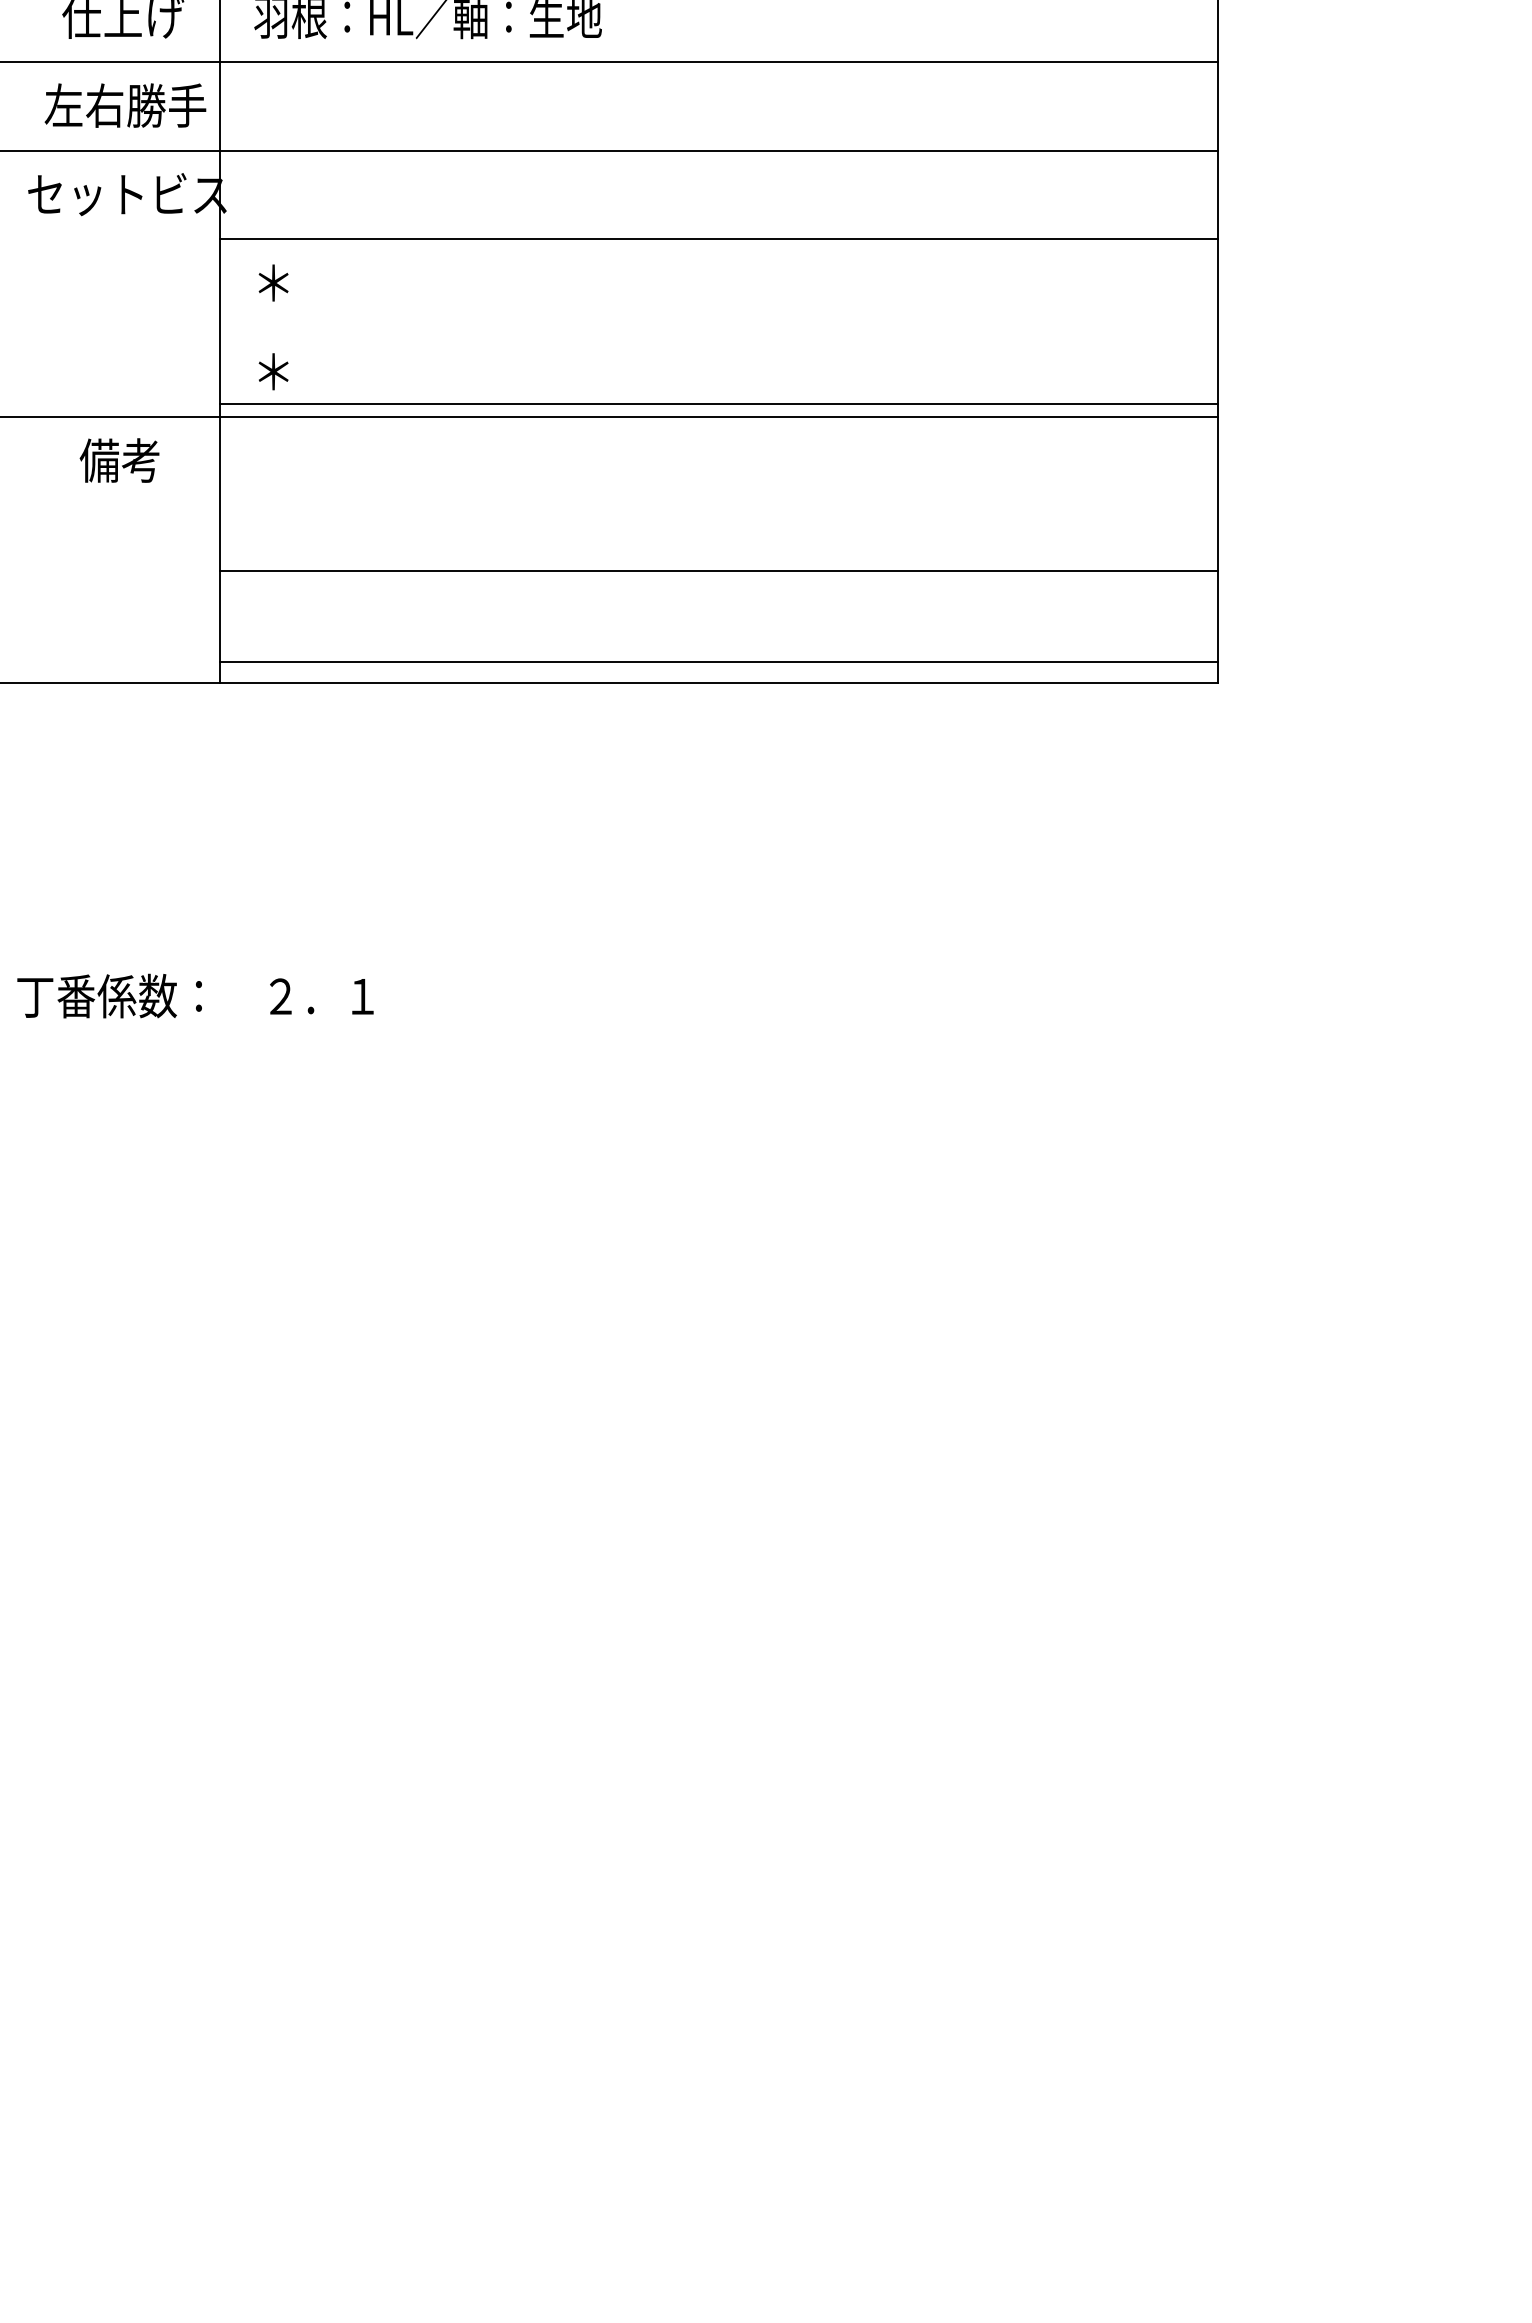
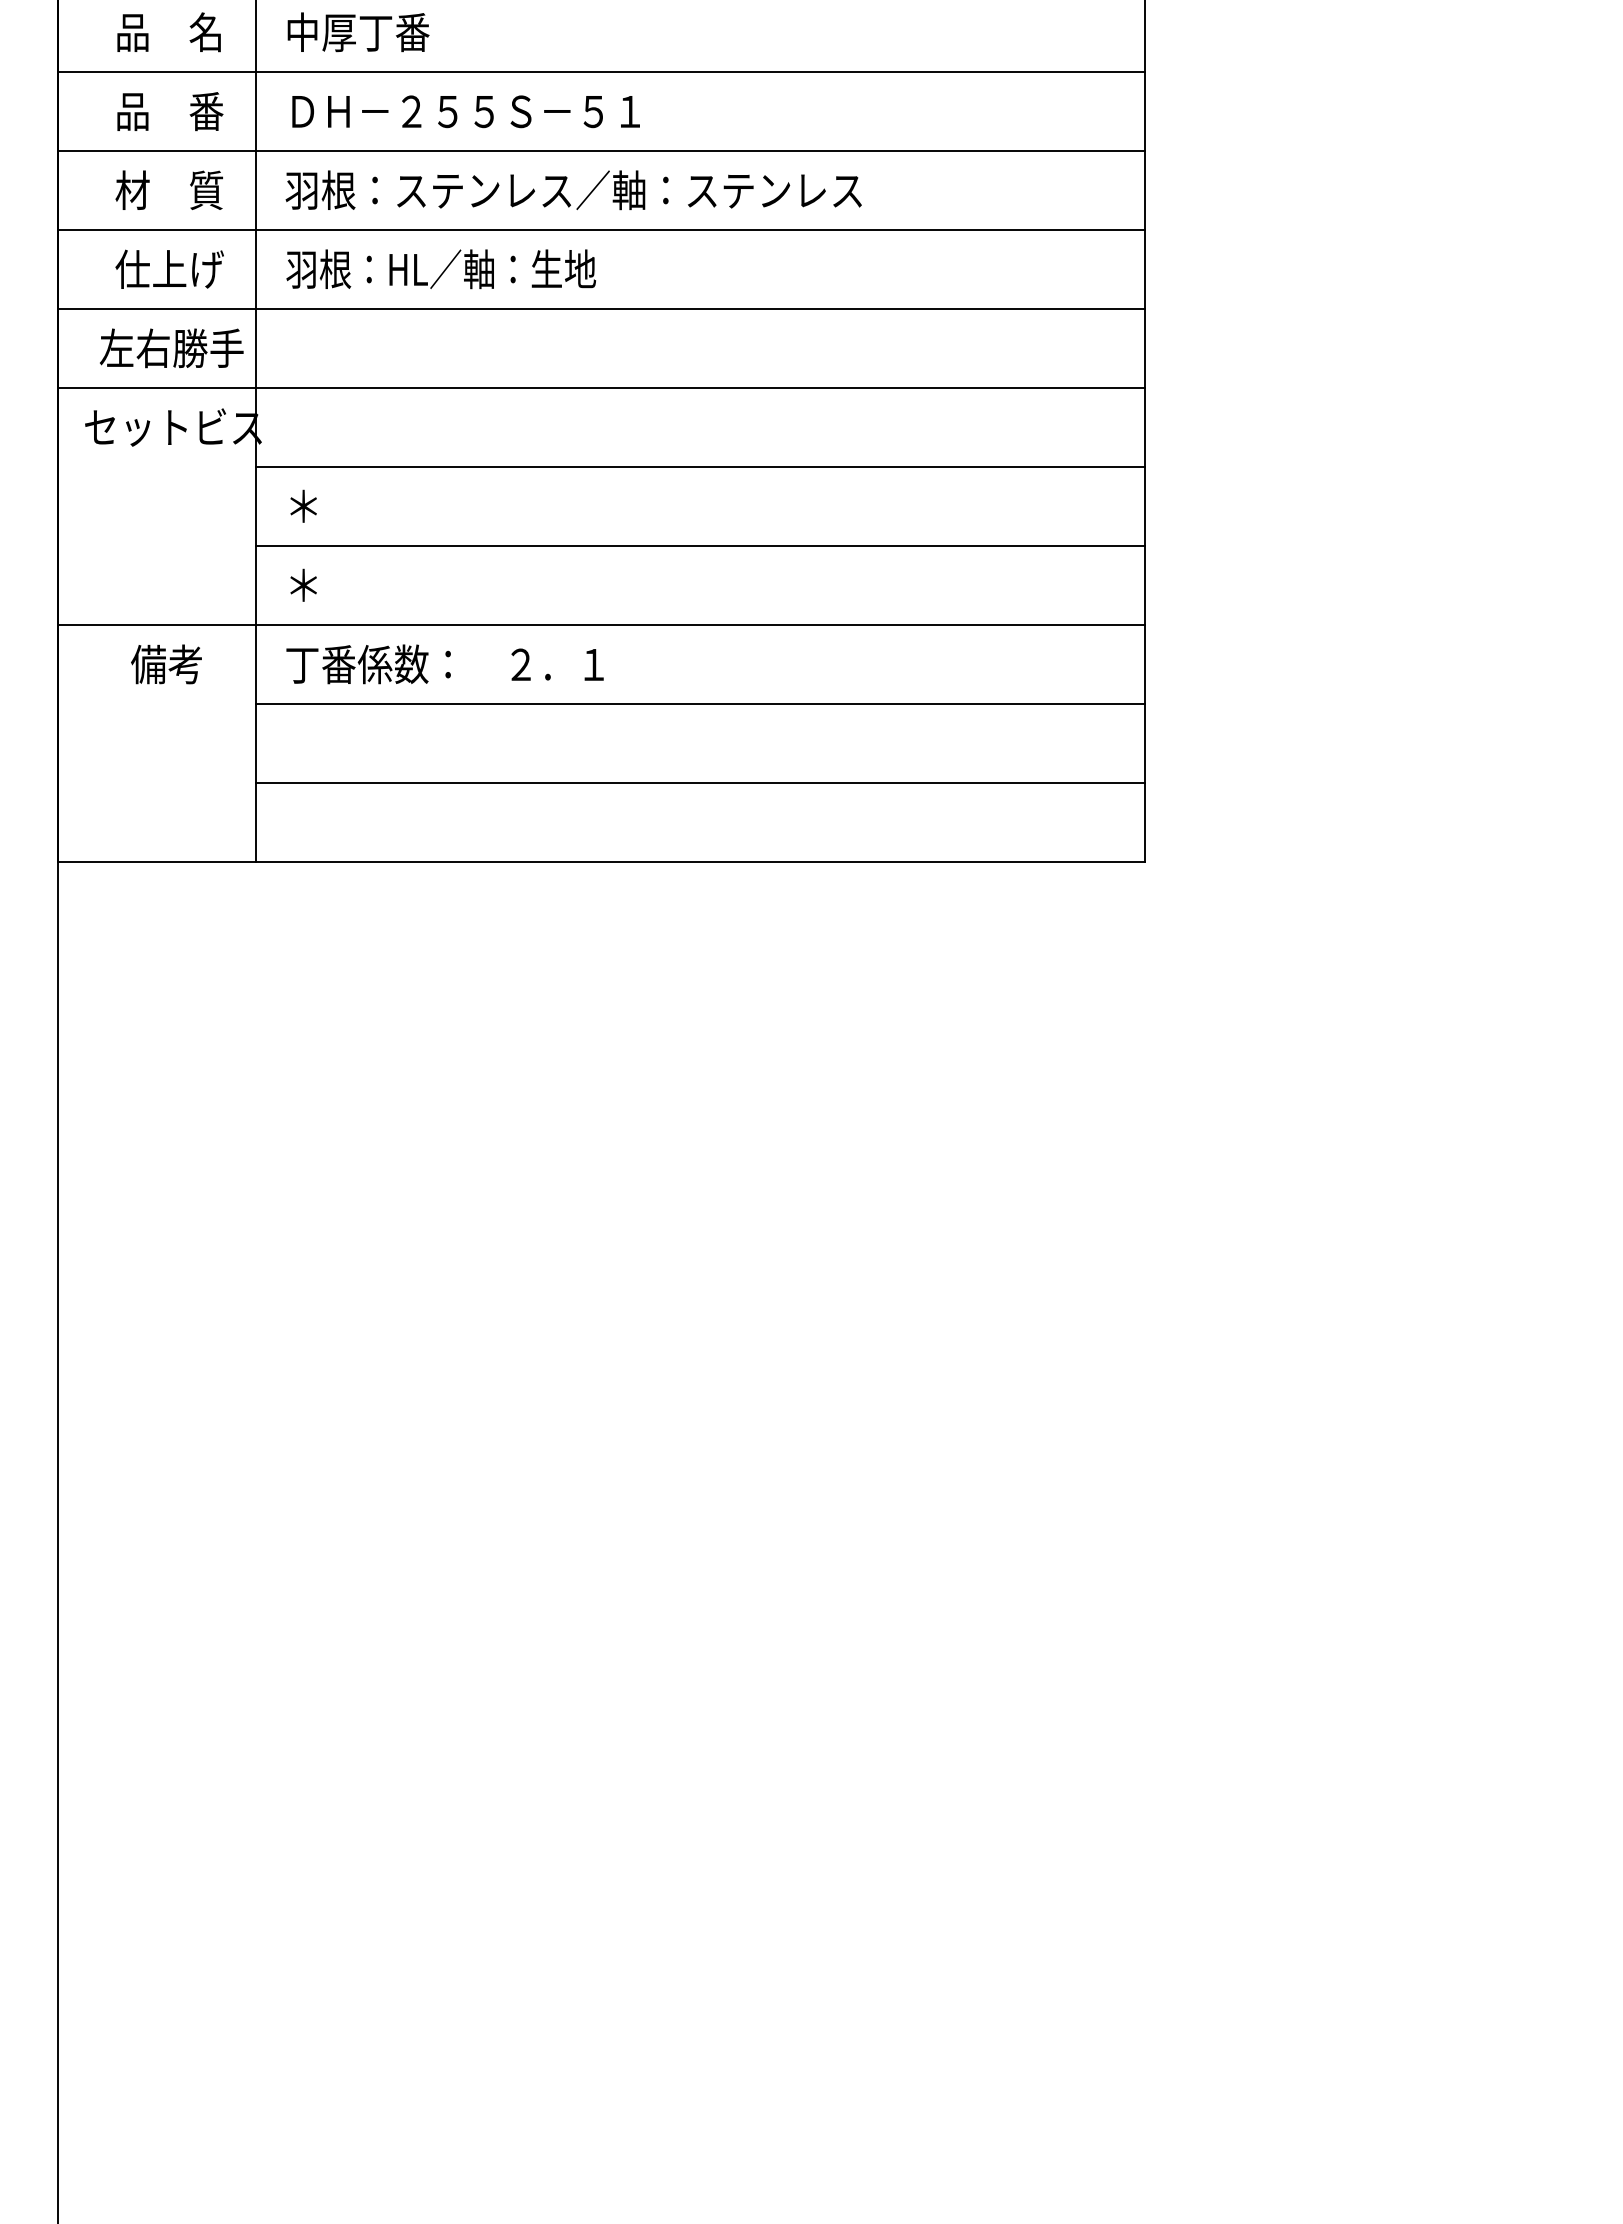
line: (719, 404) -> (700, 546), moved
line: (719, 570) -> (700, 704), moved
line: (719, 661) -> (700, 783), moved
text: (194, 996) -> (444, 664), moved

